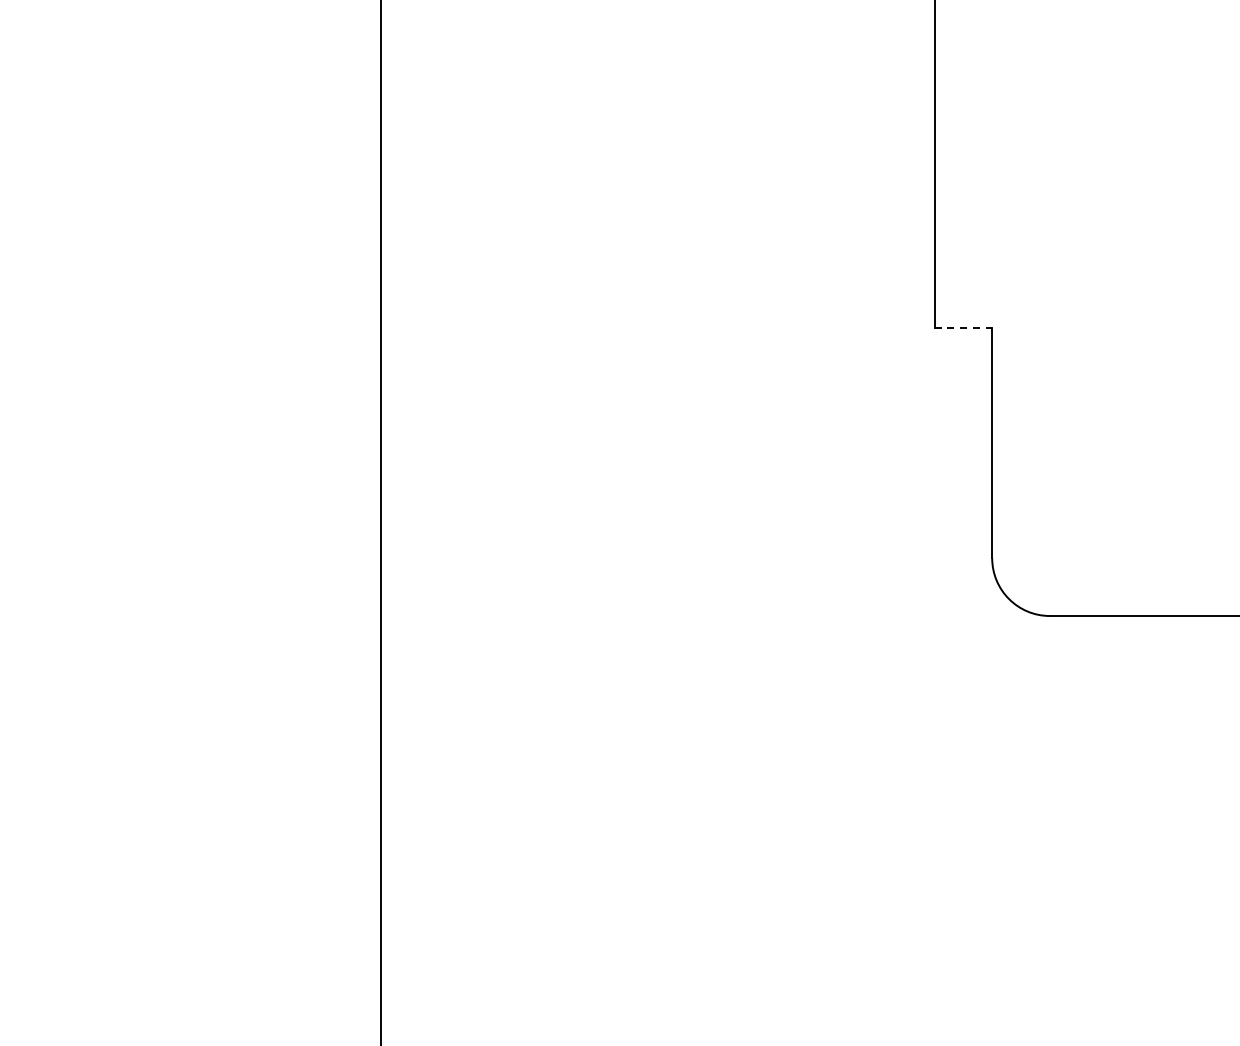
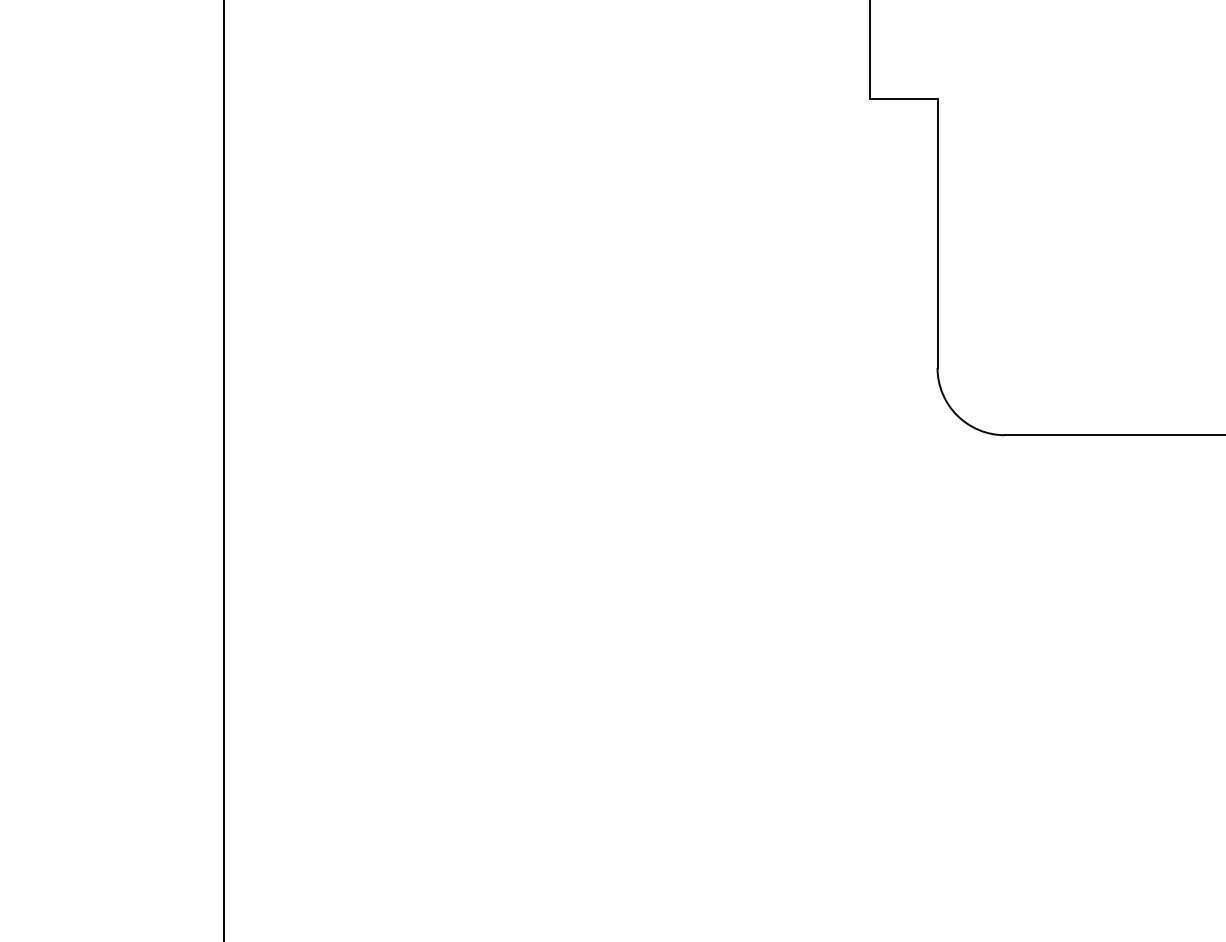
line: (963, 327) -> (904, 98), dashed -> solid

